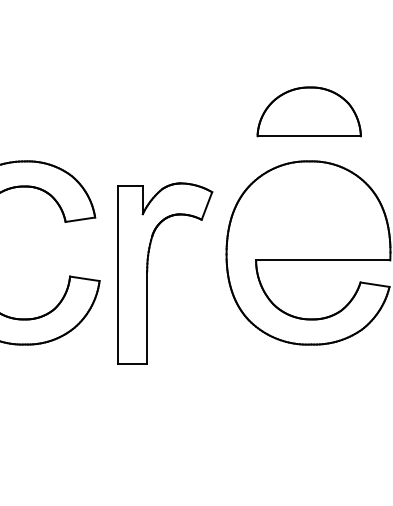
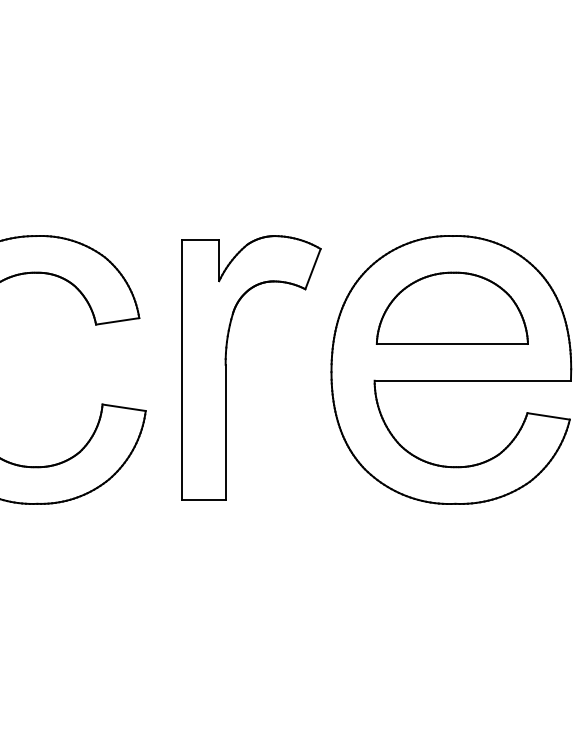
part: (308, 111) -> (451, 307), moved
part: (148, 271) -> (227, 364), moved

